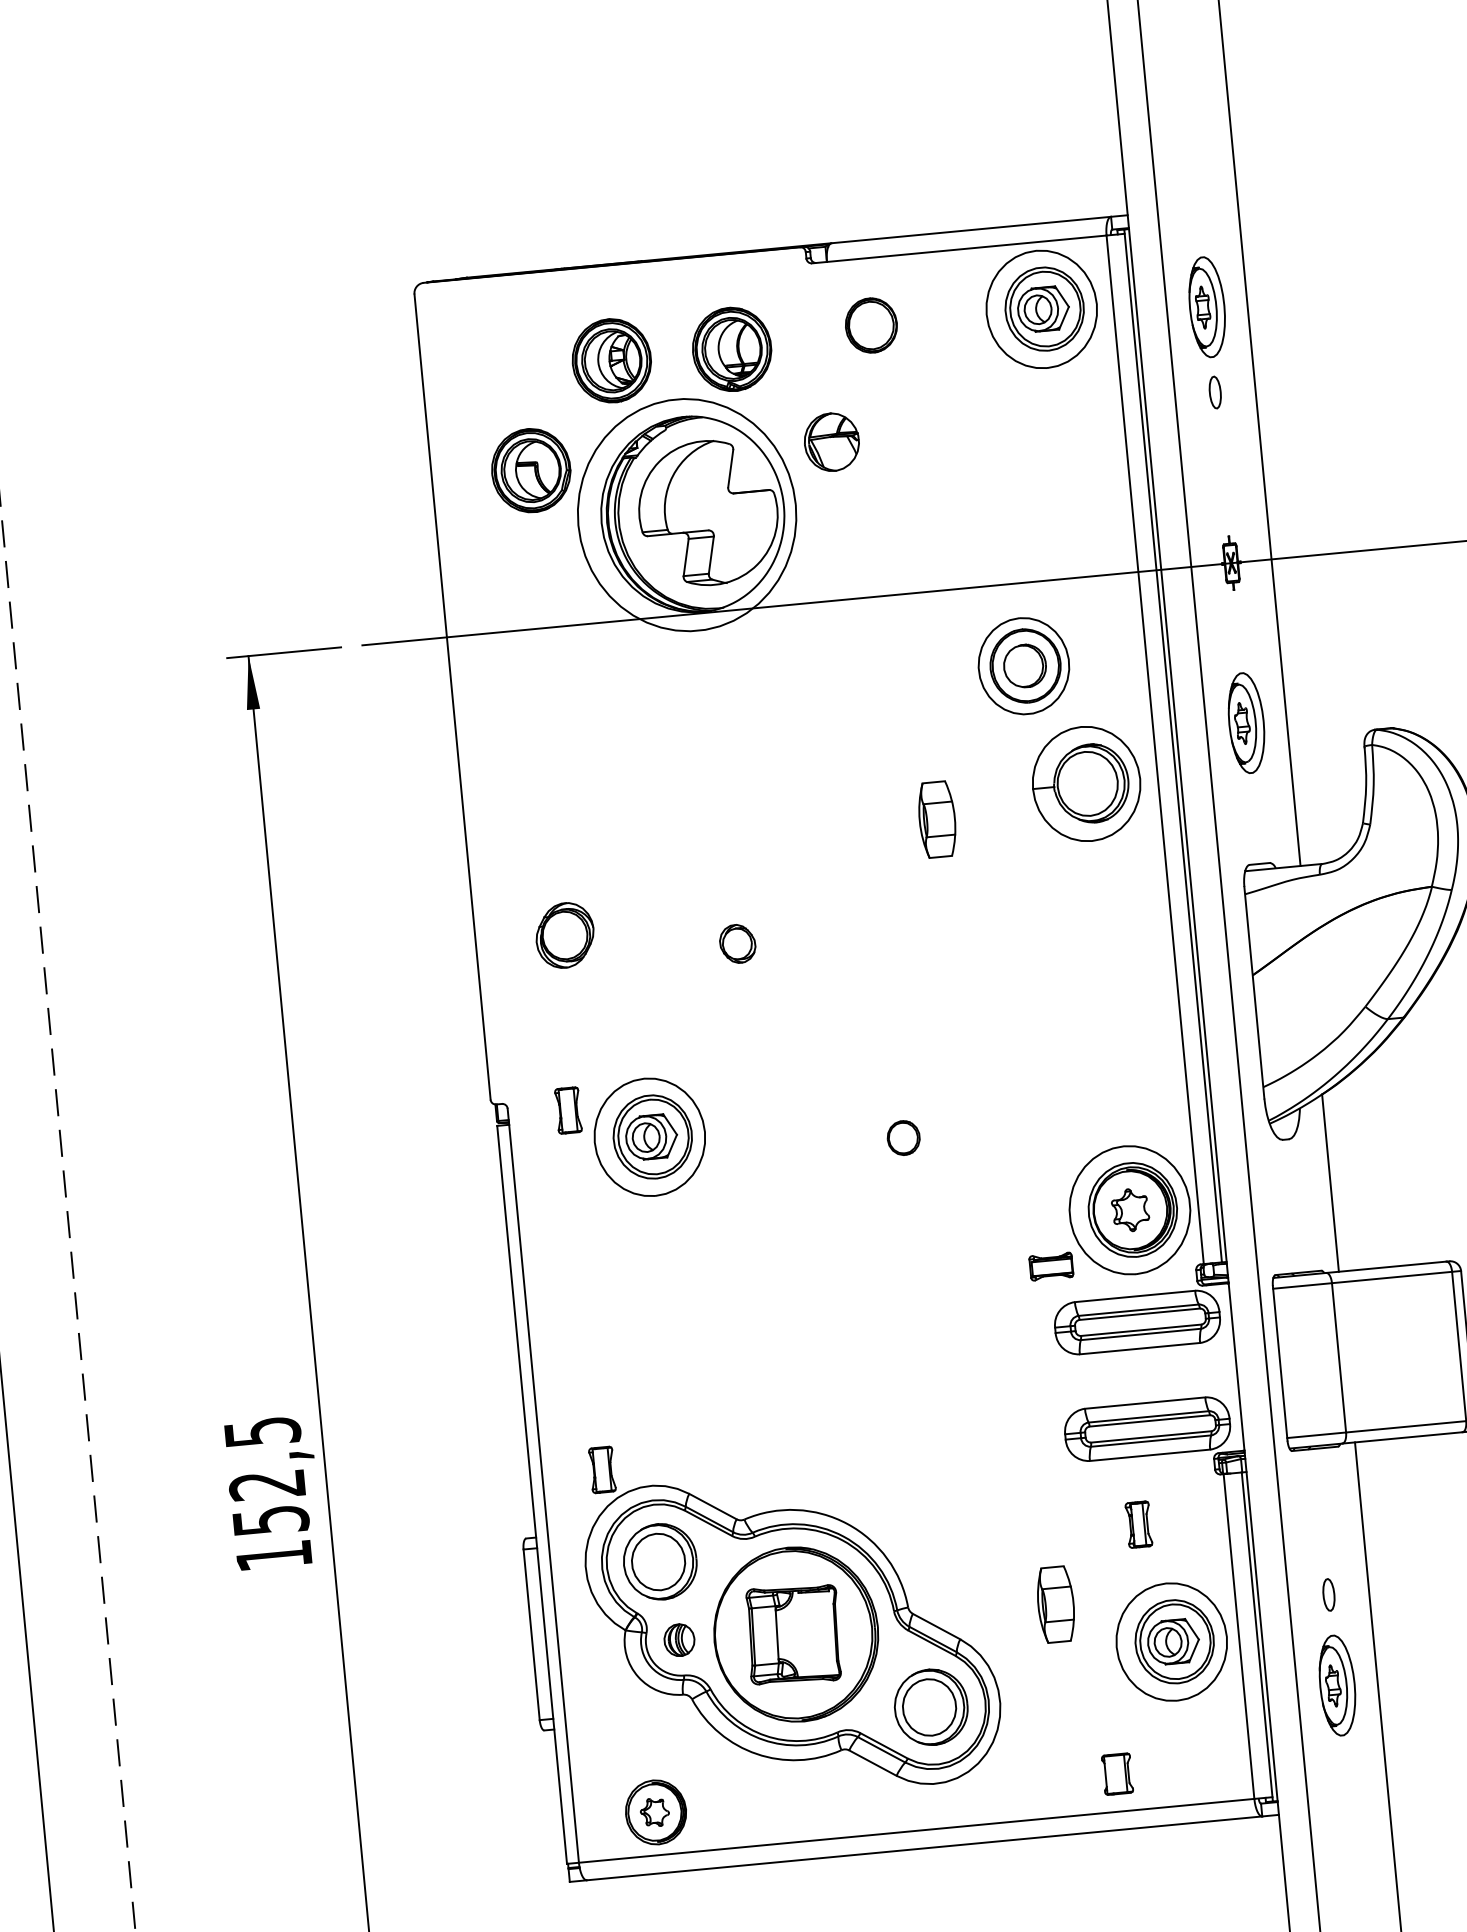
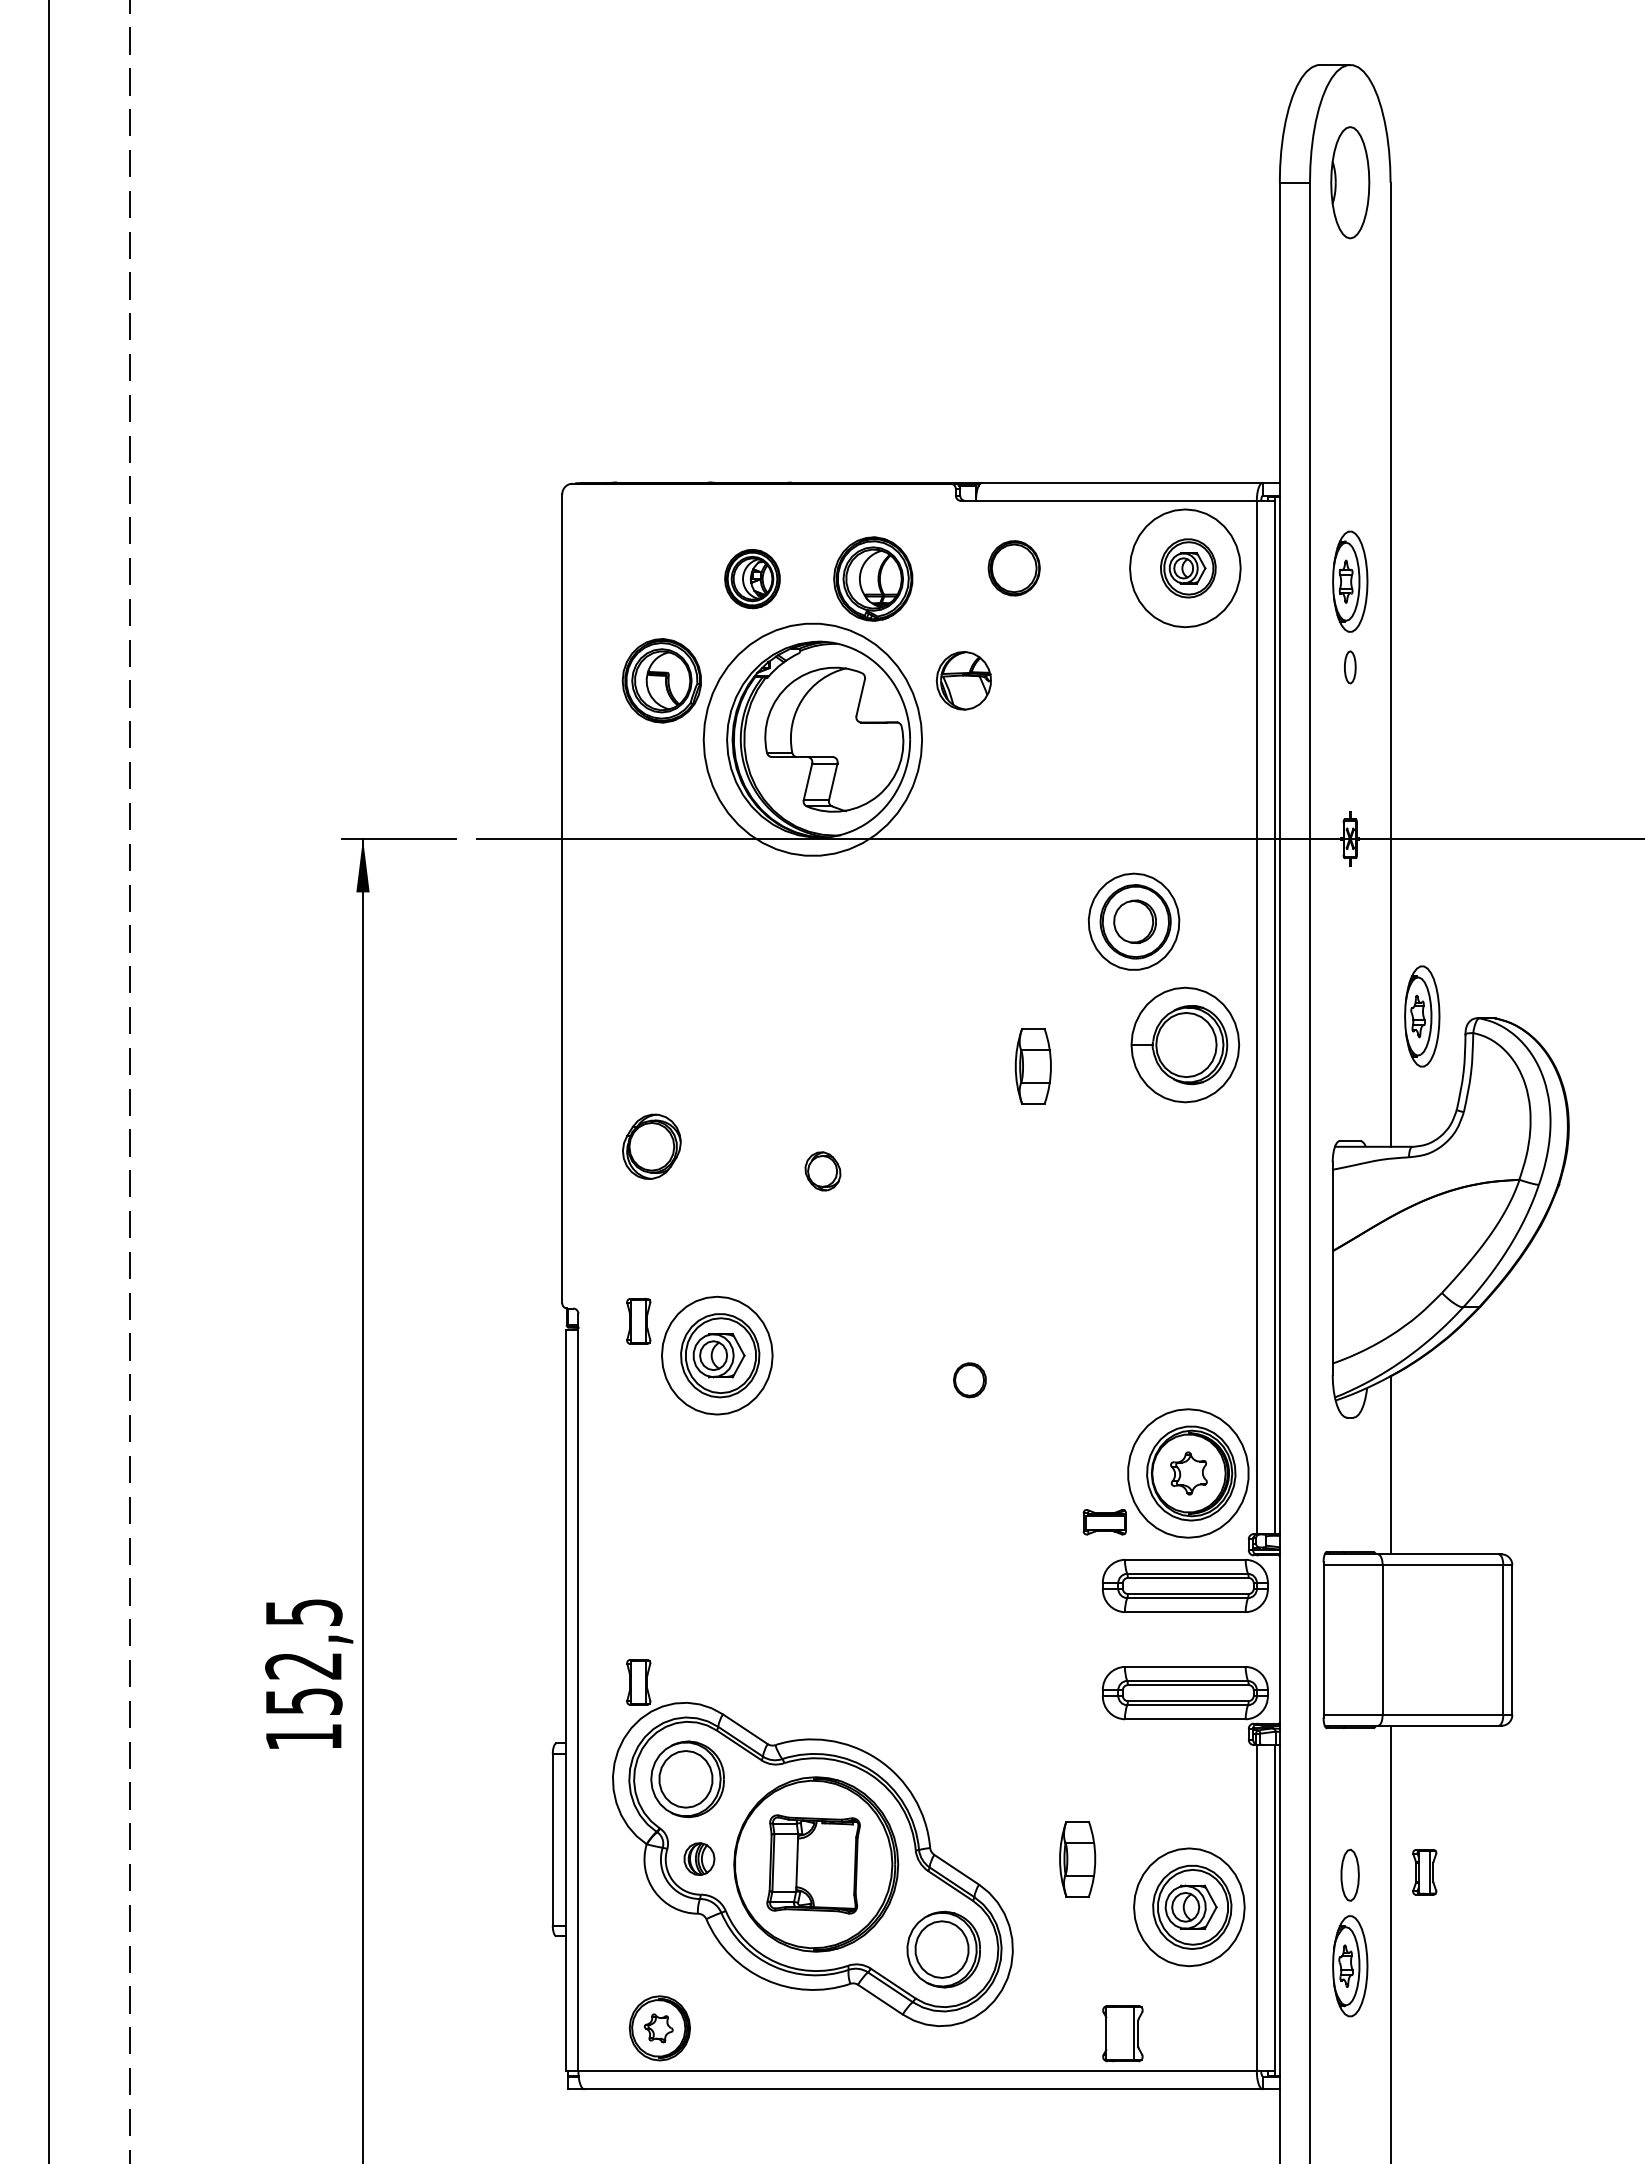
part: (1044, 309) -> (1188, 568), size x0.7
part: (611, 360) -> (752, 578), size x0.7
part: (1246, 723) -> (1422, 1016), moved
part: (1138, 1524) -> (1424, 1872), moved
part: (1329, 1594) -> (1350, 1874), size x1.6
part: (1117, 1773) -> (1122, 2033), size x1.4

